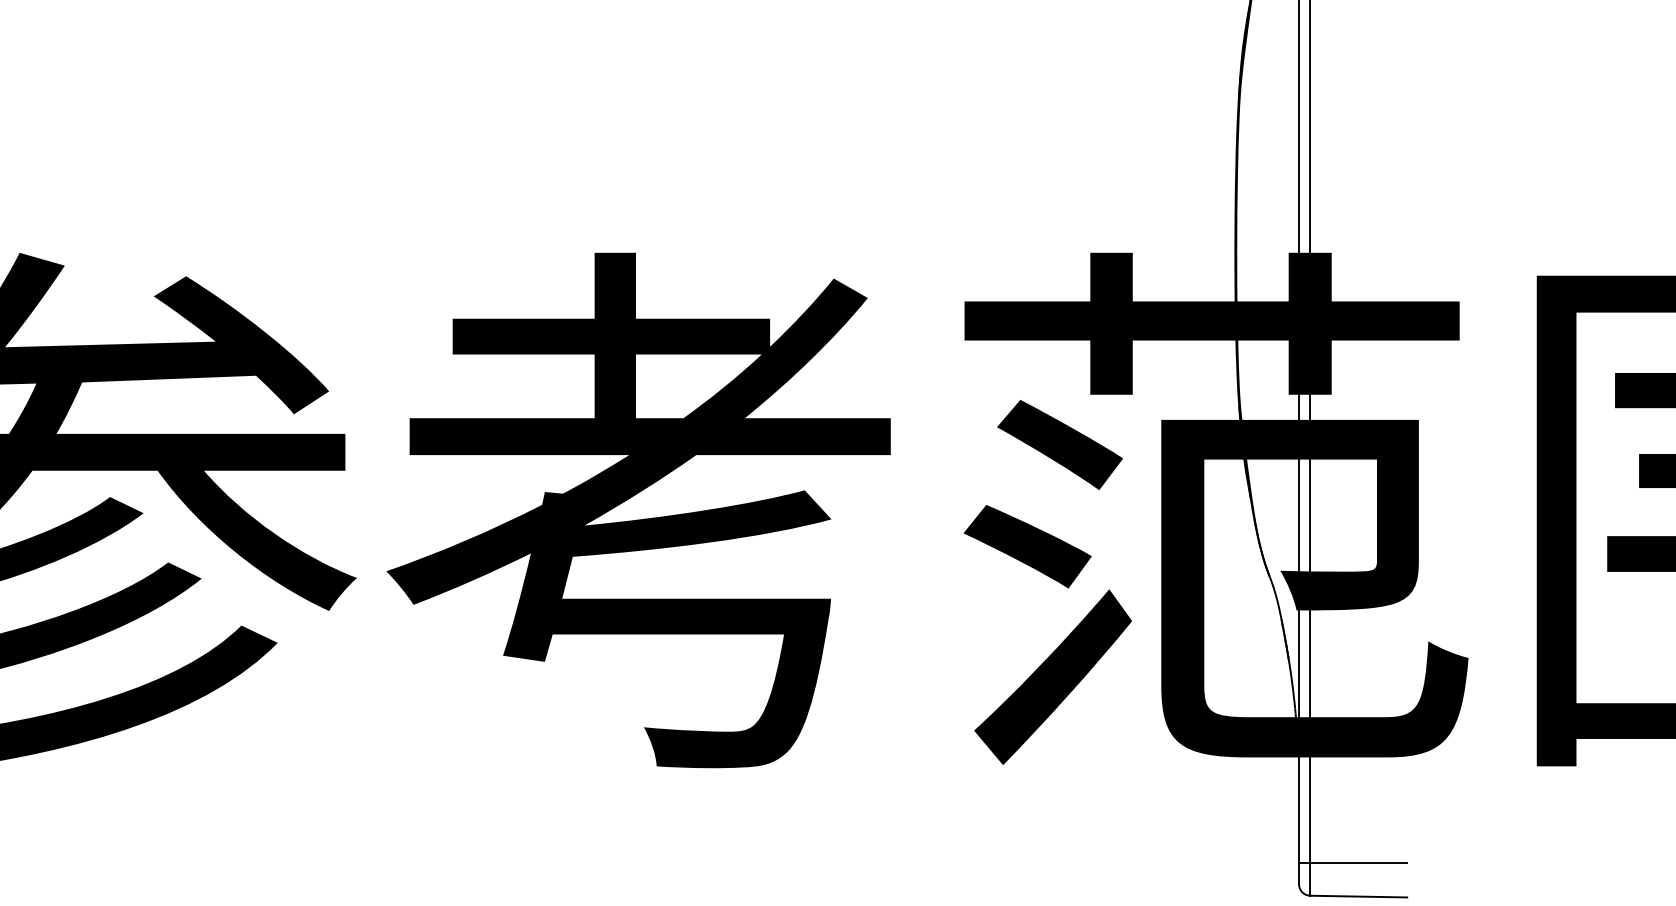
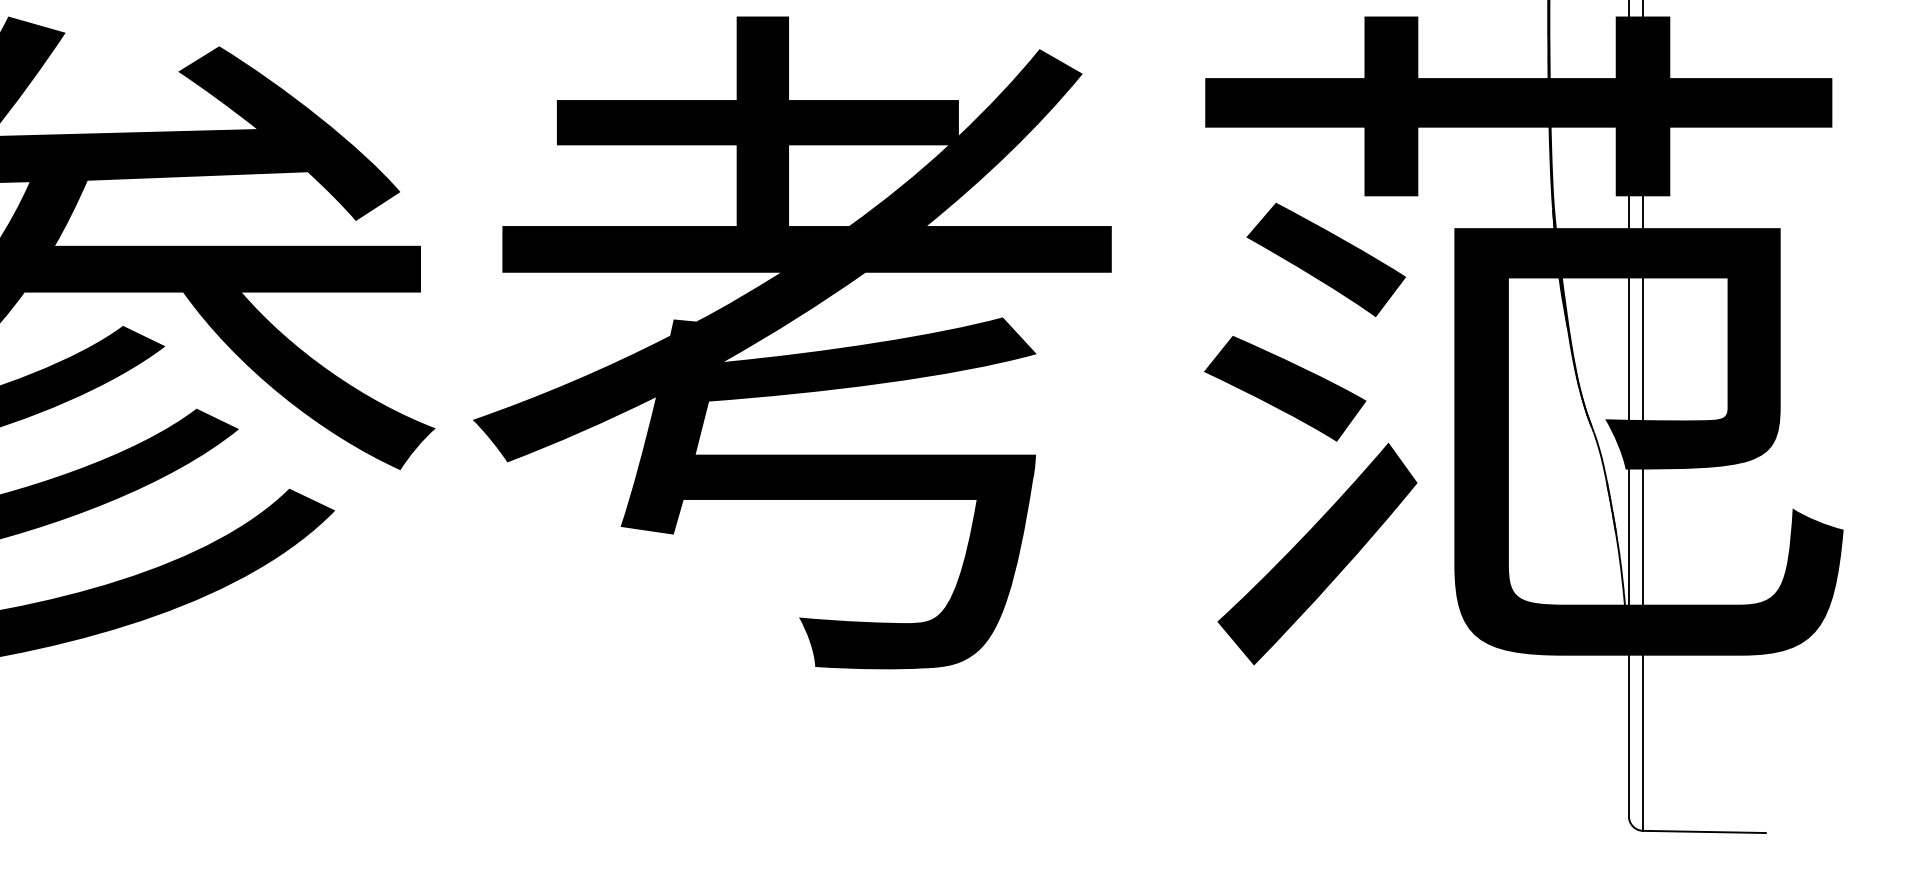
line: (1353, 863) -> (1697, 790), removed

